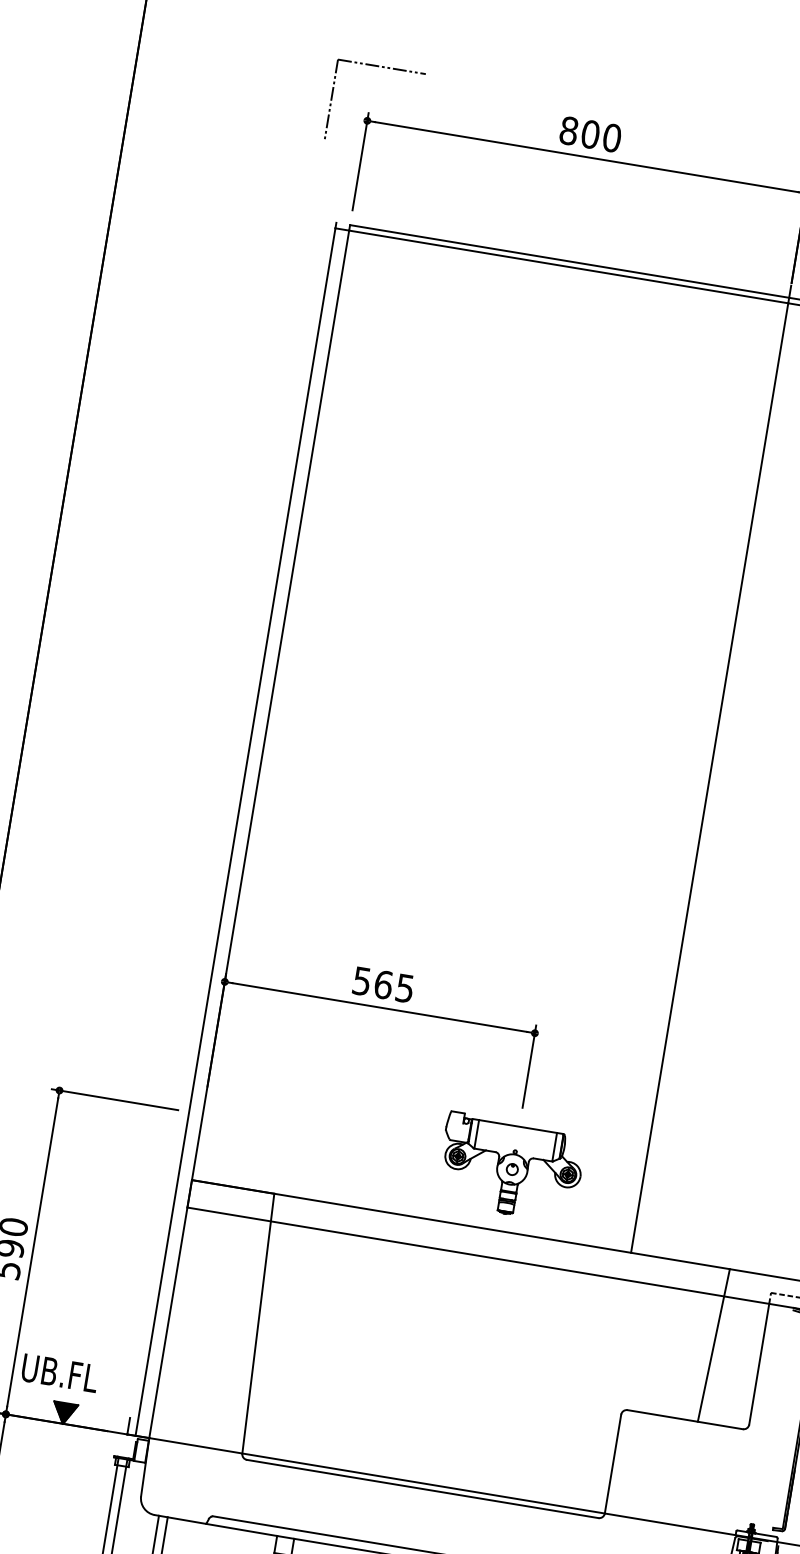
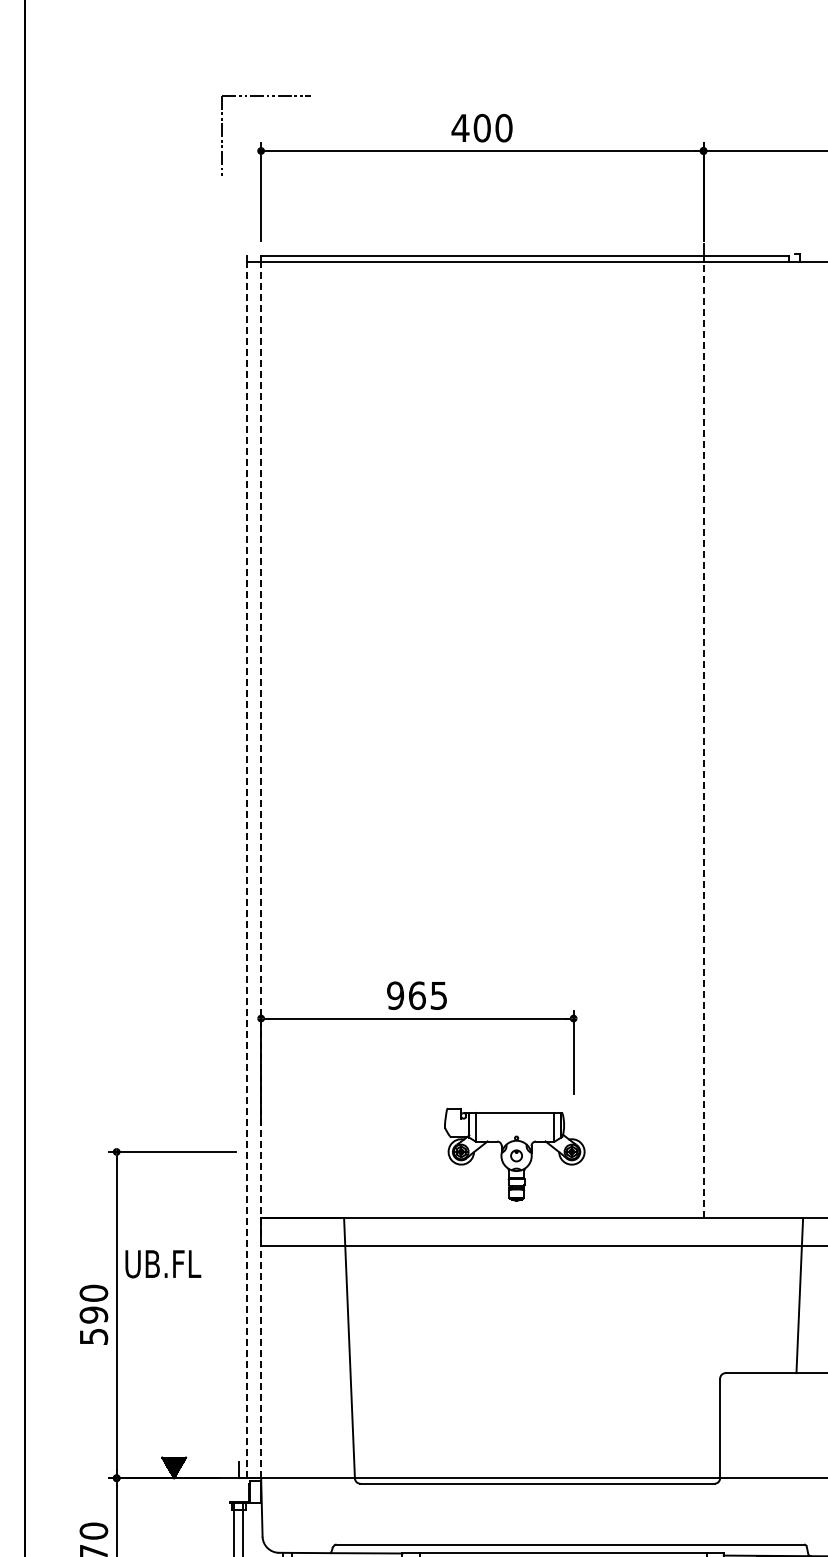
text: (569, 130) -> (460, 127), 800 -> 400
line: (709, 777) -> (703, 739), solid -> dashed
line: (235, 831) -> (247, 869), solid -> dashed
line: (249, 834) -> (261, 869), solid -> dashed
text: (361, 981) -> (395, 995), 565 -> 965
part: (510, 1167) -> (514, 1154), moved
text: (60, 1373) -> (163, 1264), moved

